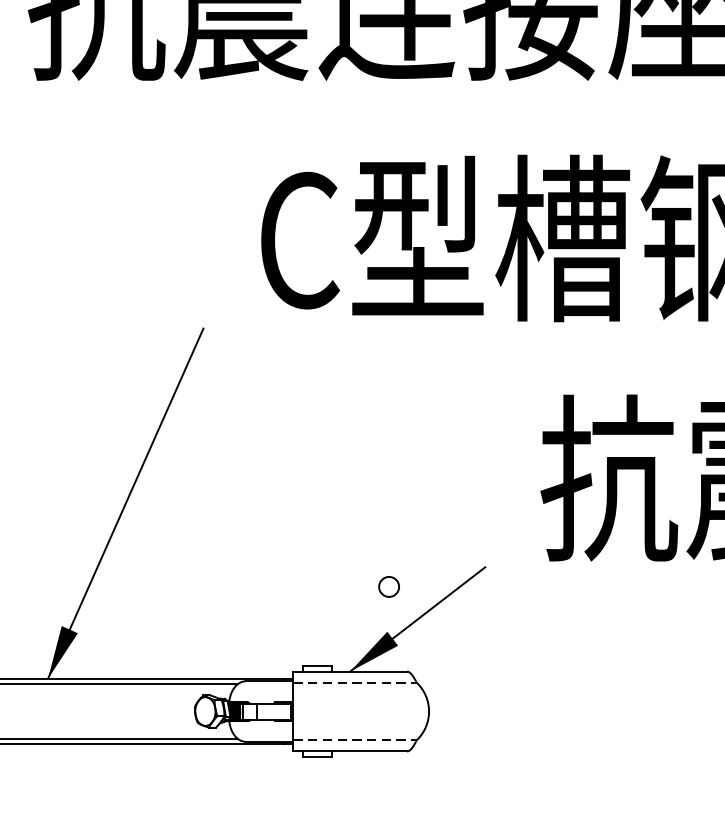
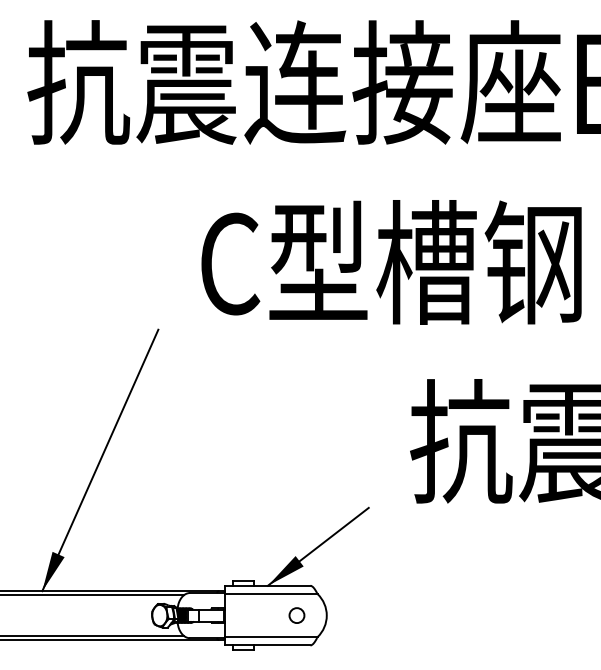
circle: (388, 586) -> (296, 615), moved
line: (356, 683) -> (272, 594), dashed -> solid
line: (356, 740) -> (272, 637), dashed -> solid

